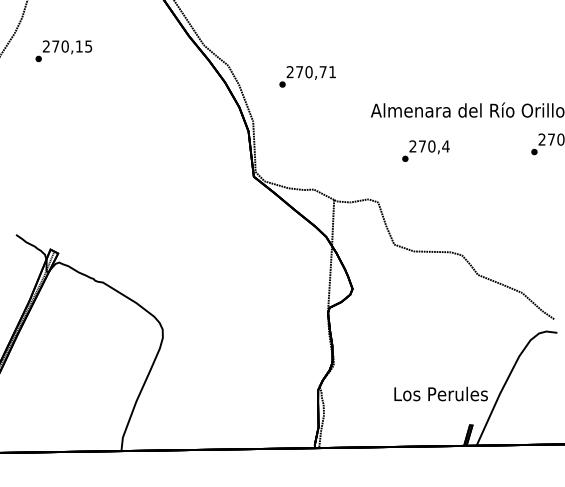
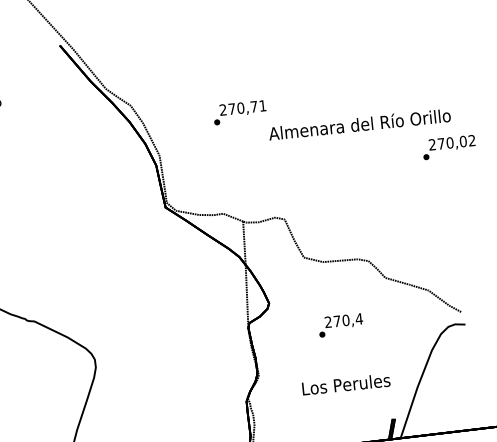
text: (307, 76) -> (239, 112), moved
text: (425, 150) -> (340, 324), moved
text: (440, 393) -> (345, 384), moved

